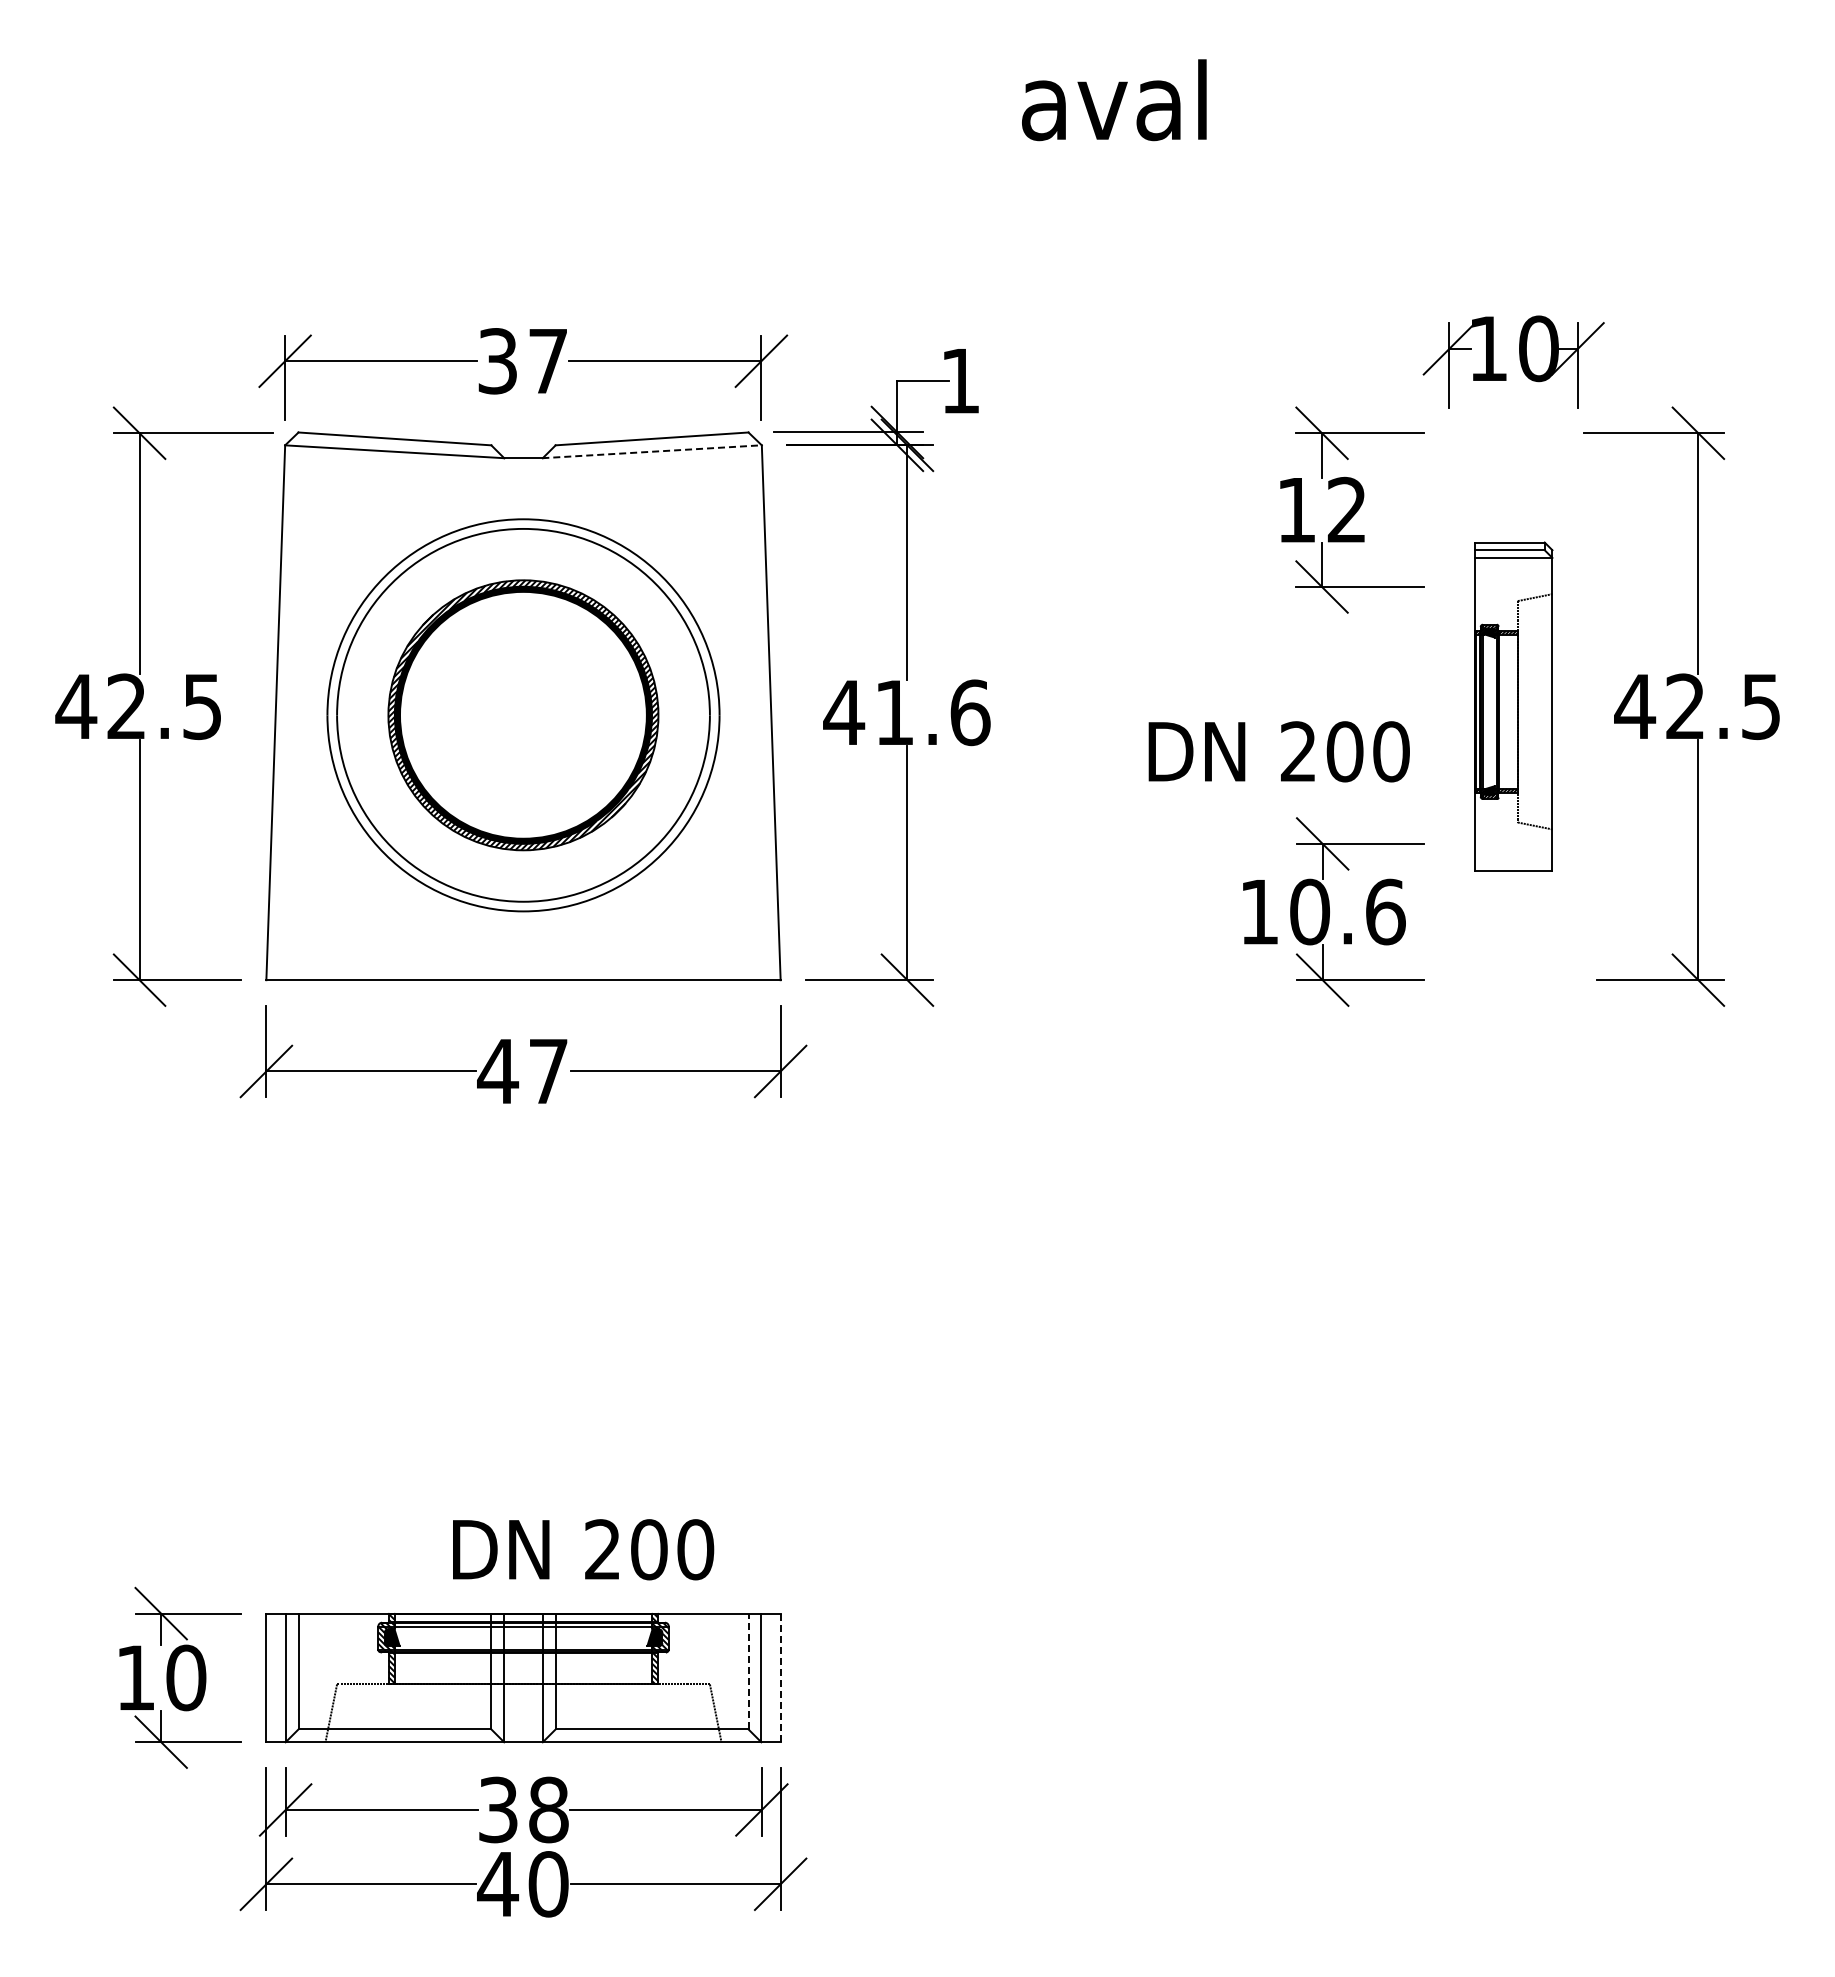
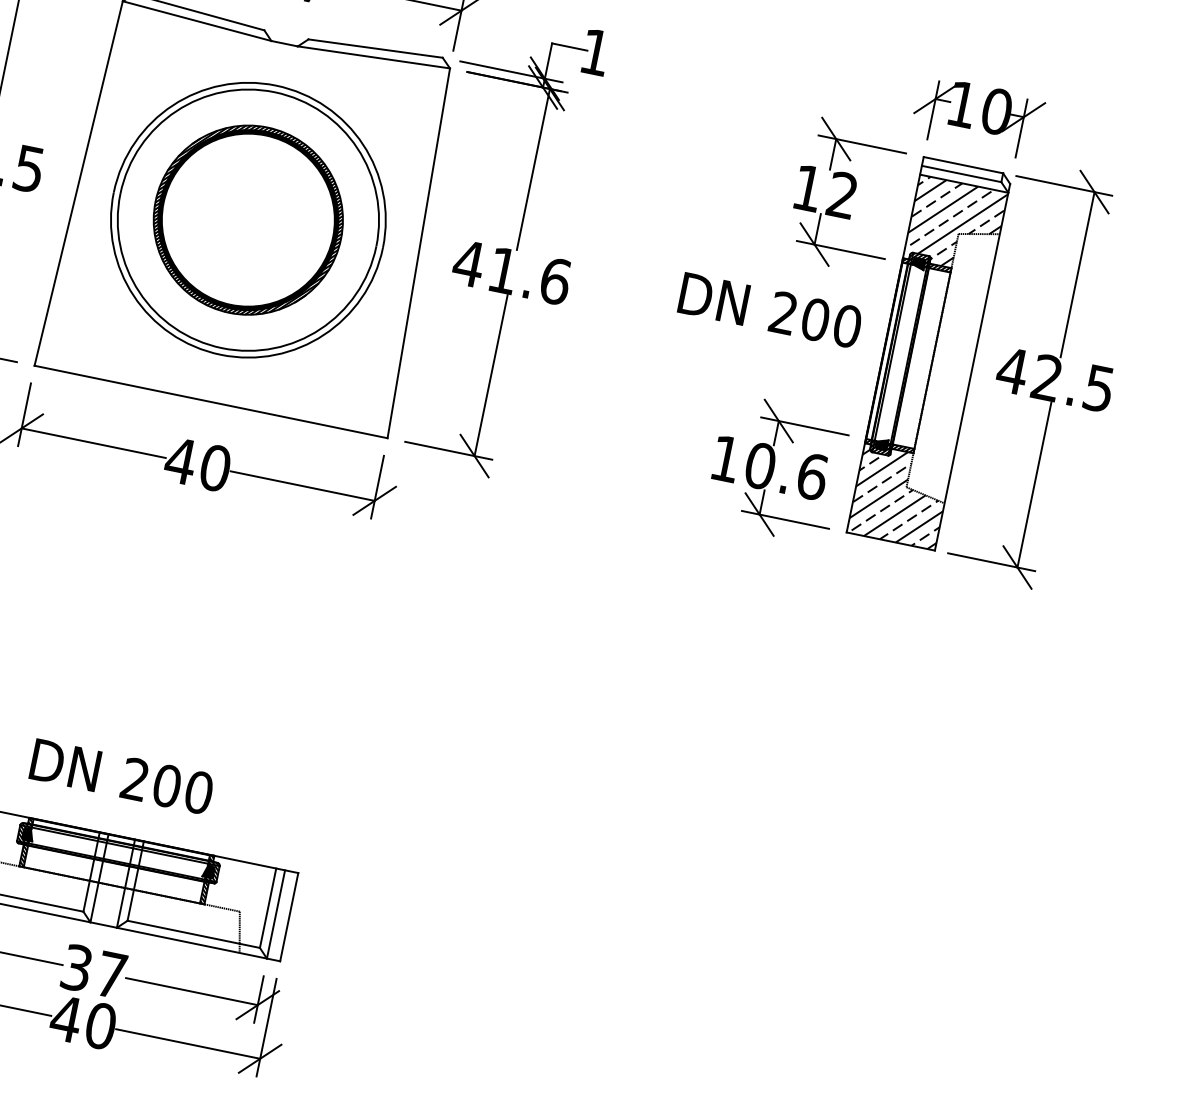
line: (651, 451) -> (373, 57), dashed -> solid
part: (1513, 706) -> (929, 353), size x1.67
text: (1278, 751) -> (769, 310), moved
text: (548, 1071) -> (215, 468), 47 -> 40
text: (583, 1549) -> (122, 776), moved
line: (748, 1671) -> (268, 908), dashed -> solid
line: (780, 1677) -> (289, 916), dashed -> solid
text: (548, 1809) -> (111, 974), 38 -> 37

